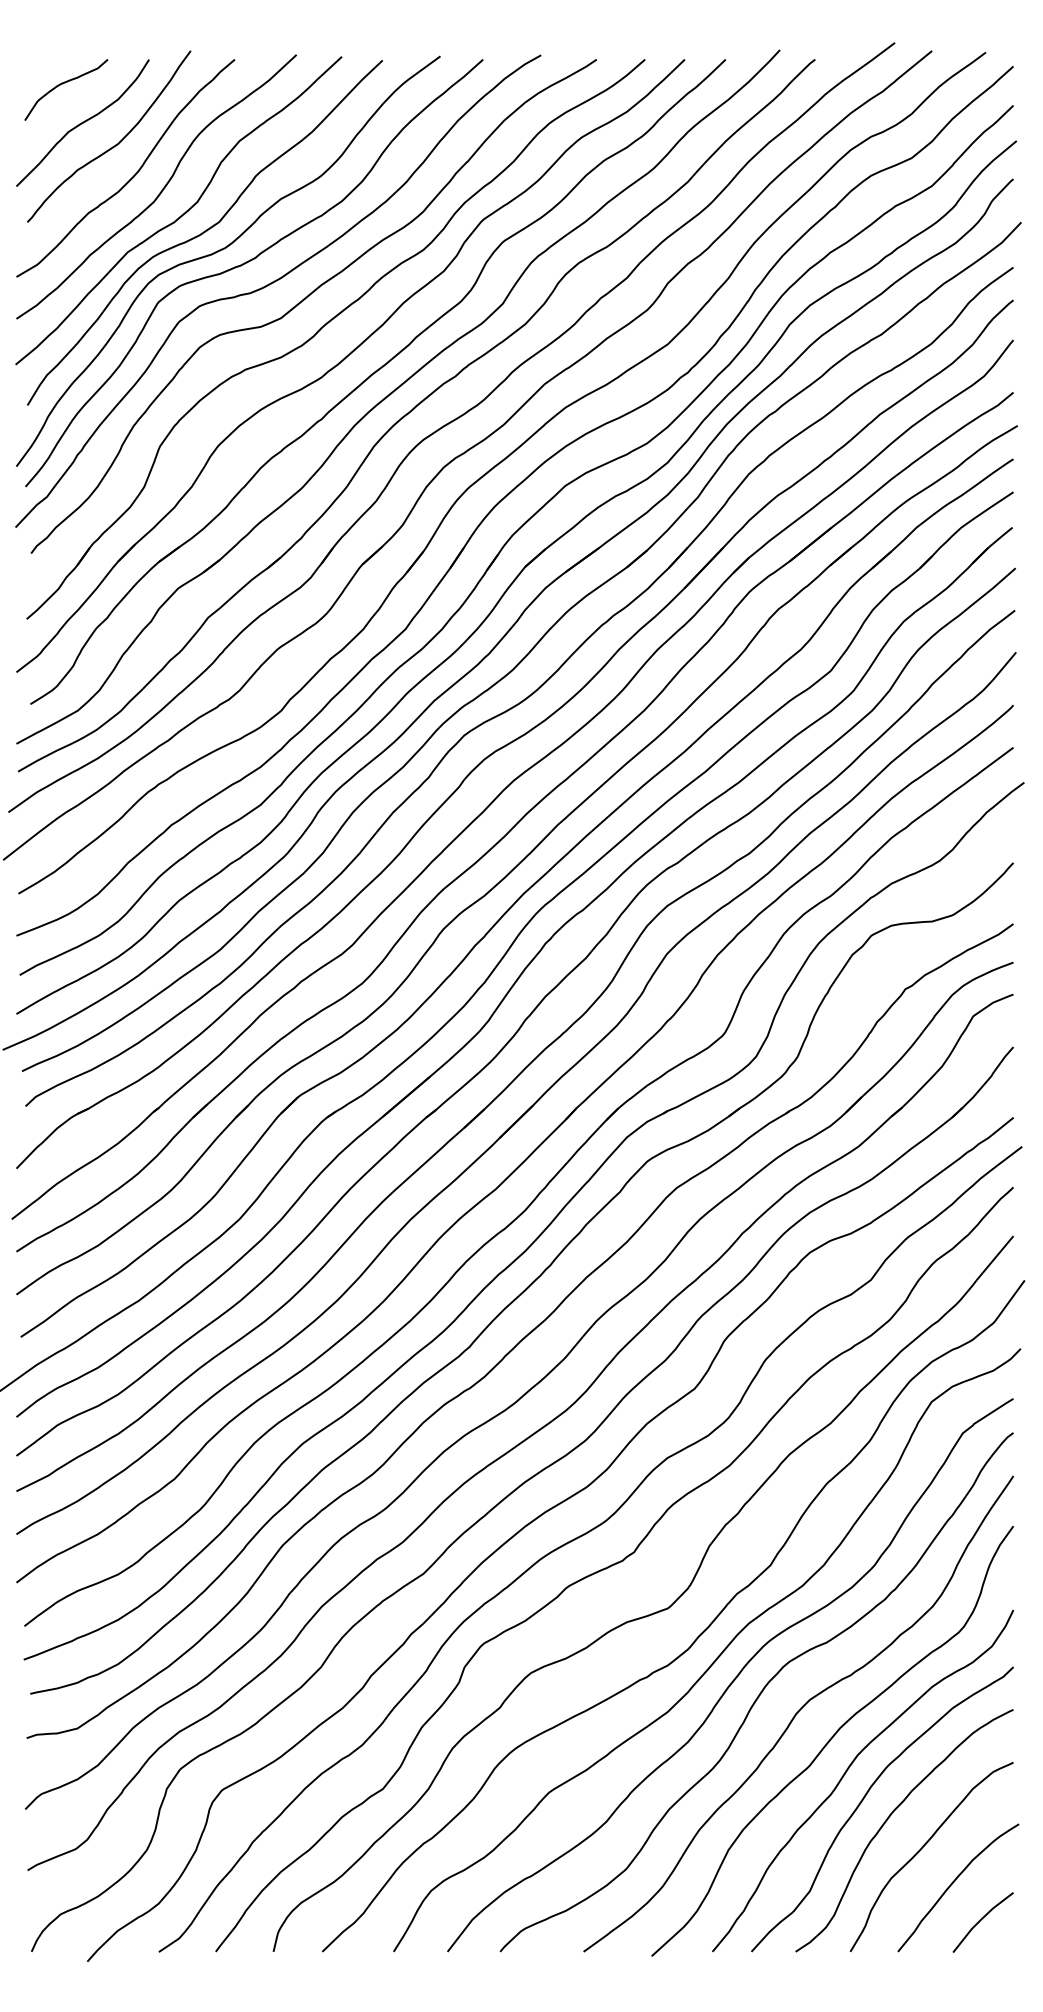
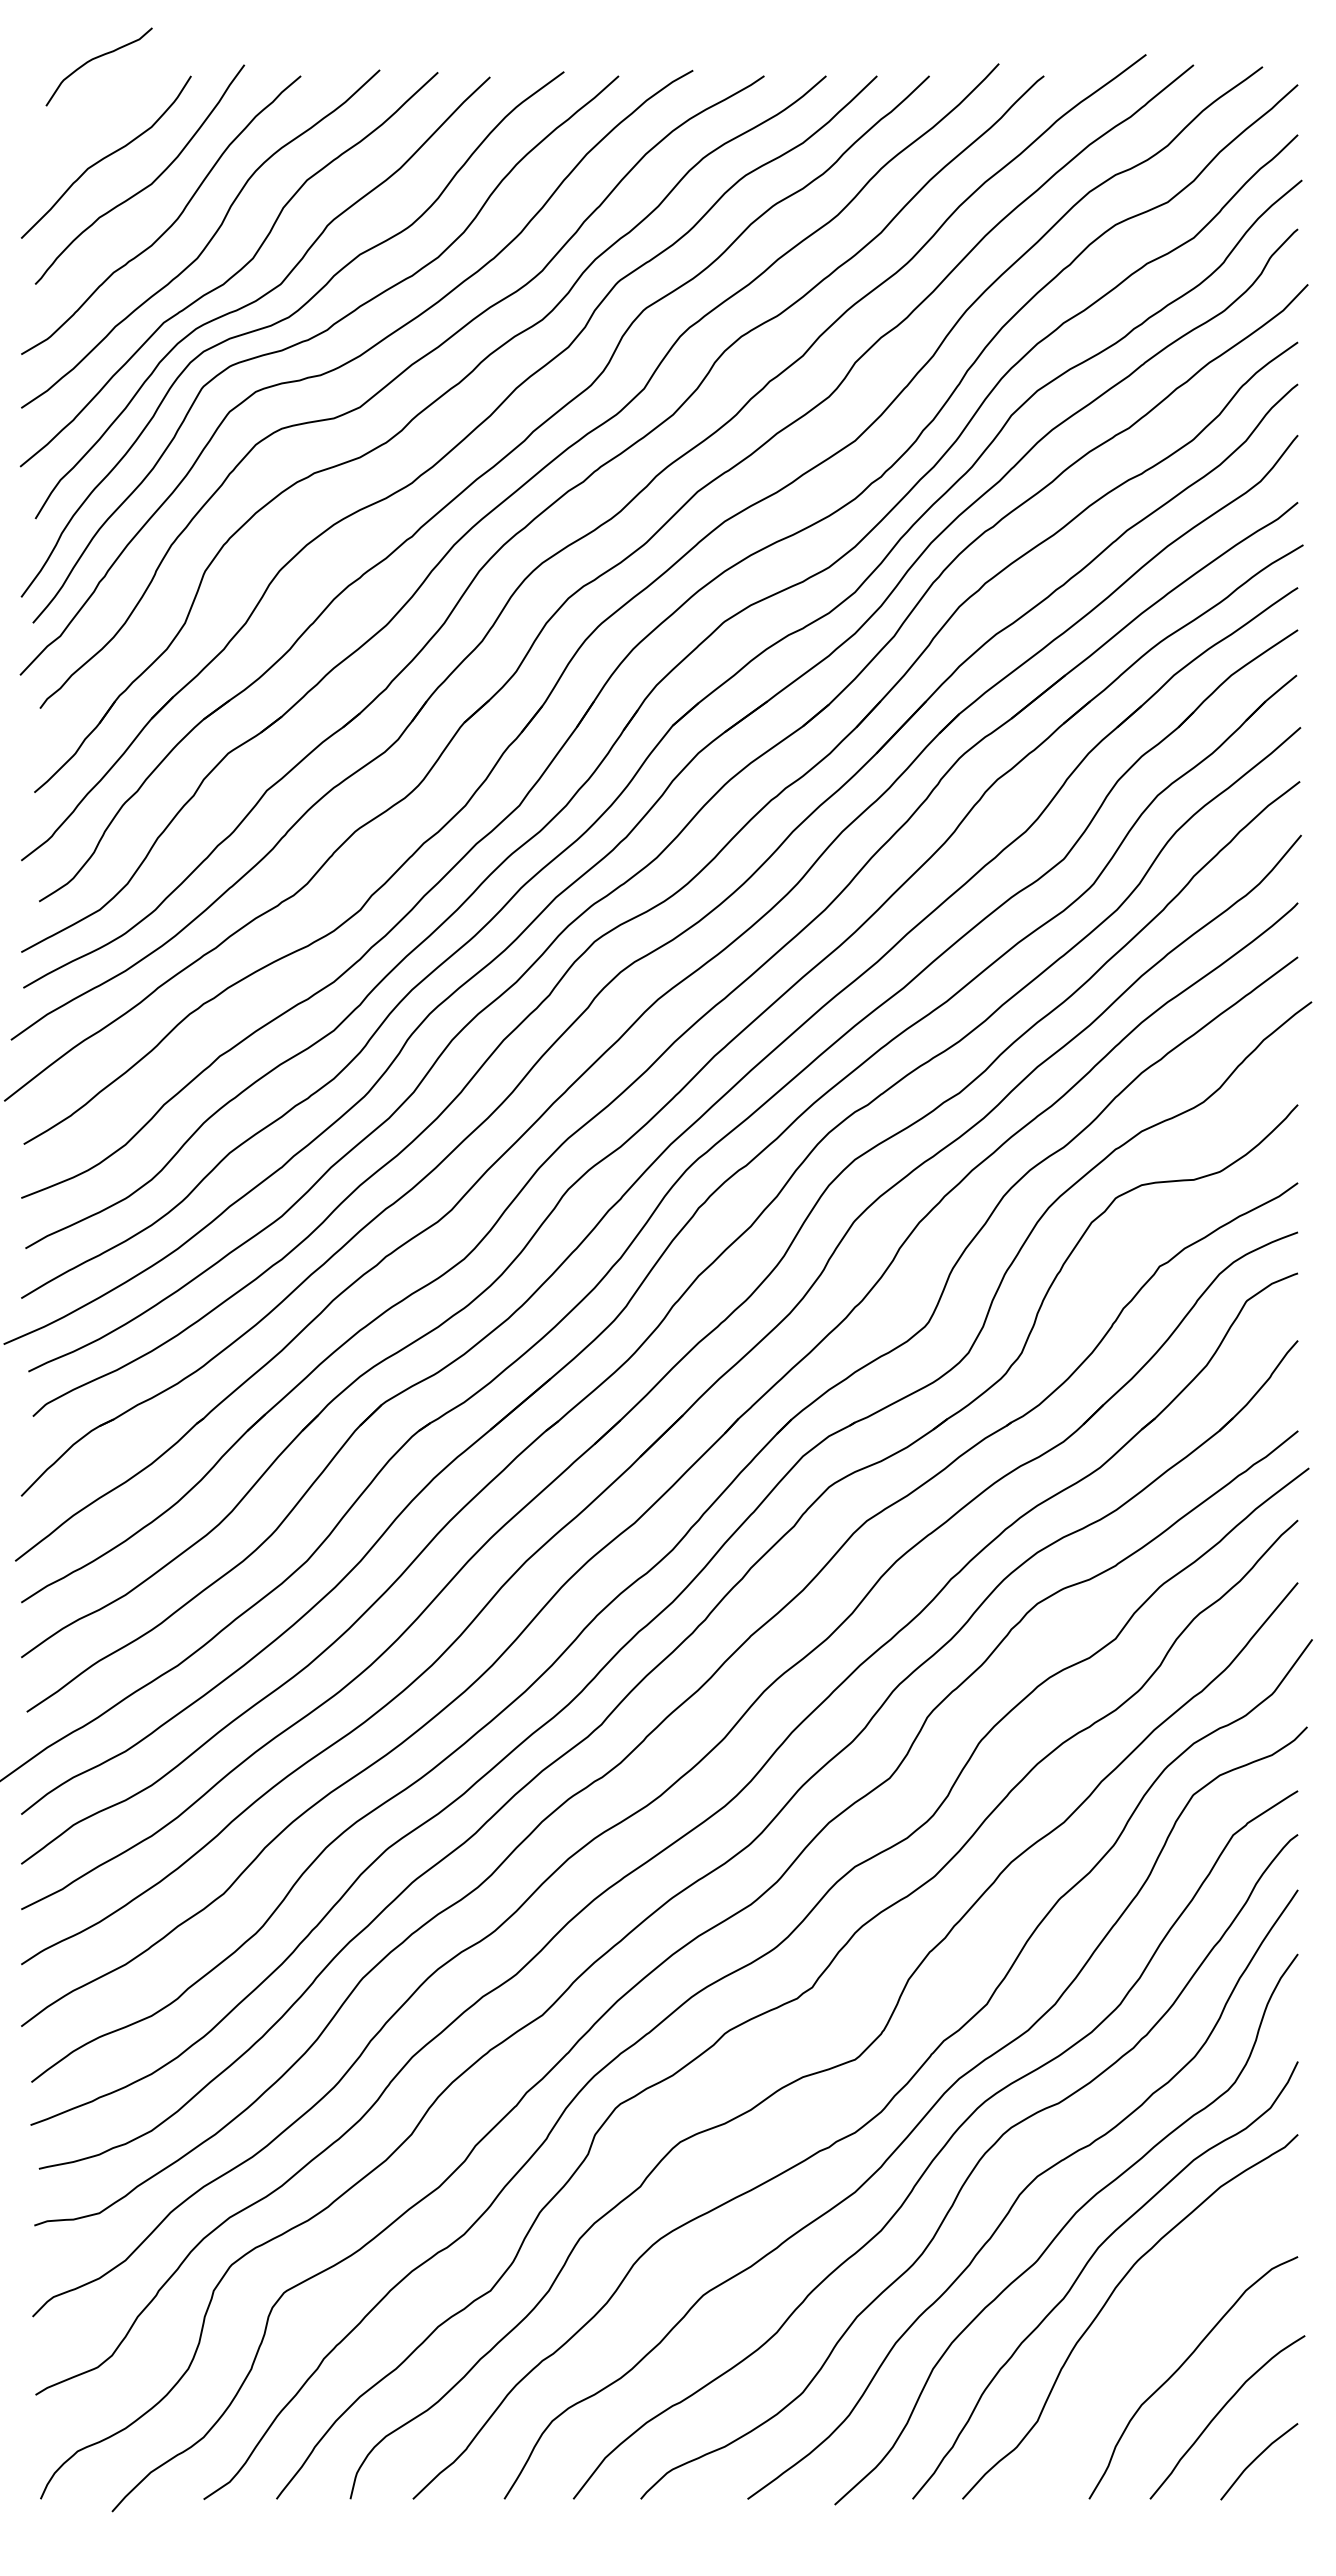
curve: (63, 84) -> (95, 59), moved
curve: (889, 1817) -> (1139, 2327), removed

